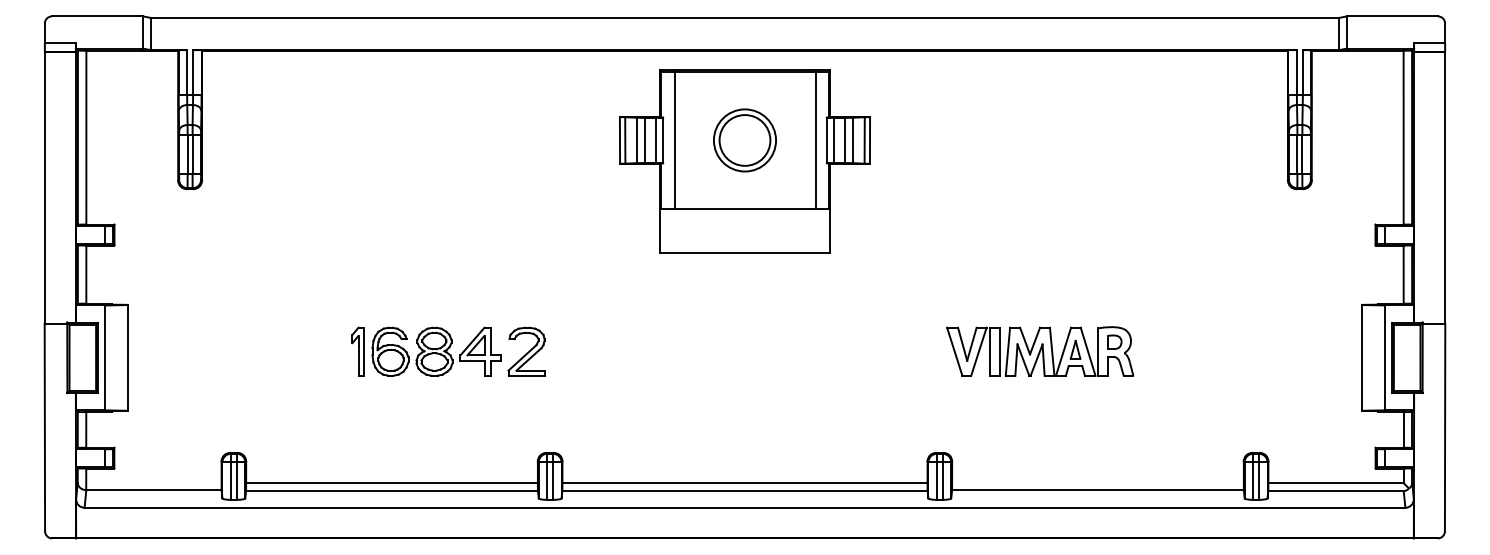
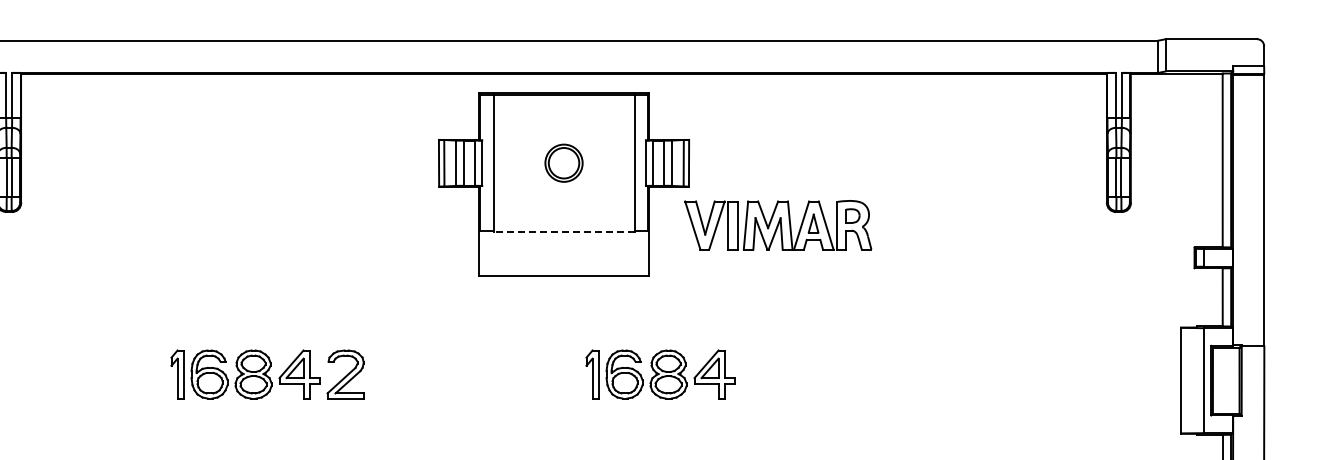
part: (744, 140) -> (563, 163), size x0.6
line: (744, 208) -> (563, 231), solid -> dashed
part: (841, 351) -> (660, 374), added
part: (1040, 351) -> (778, 225), moved

